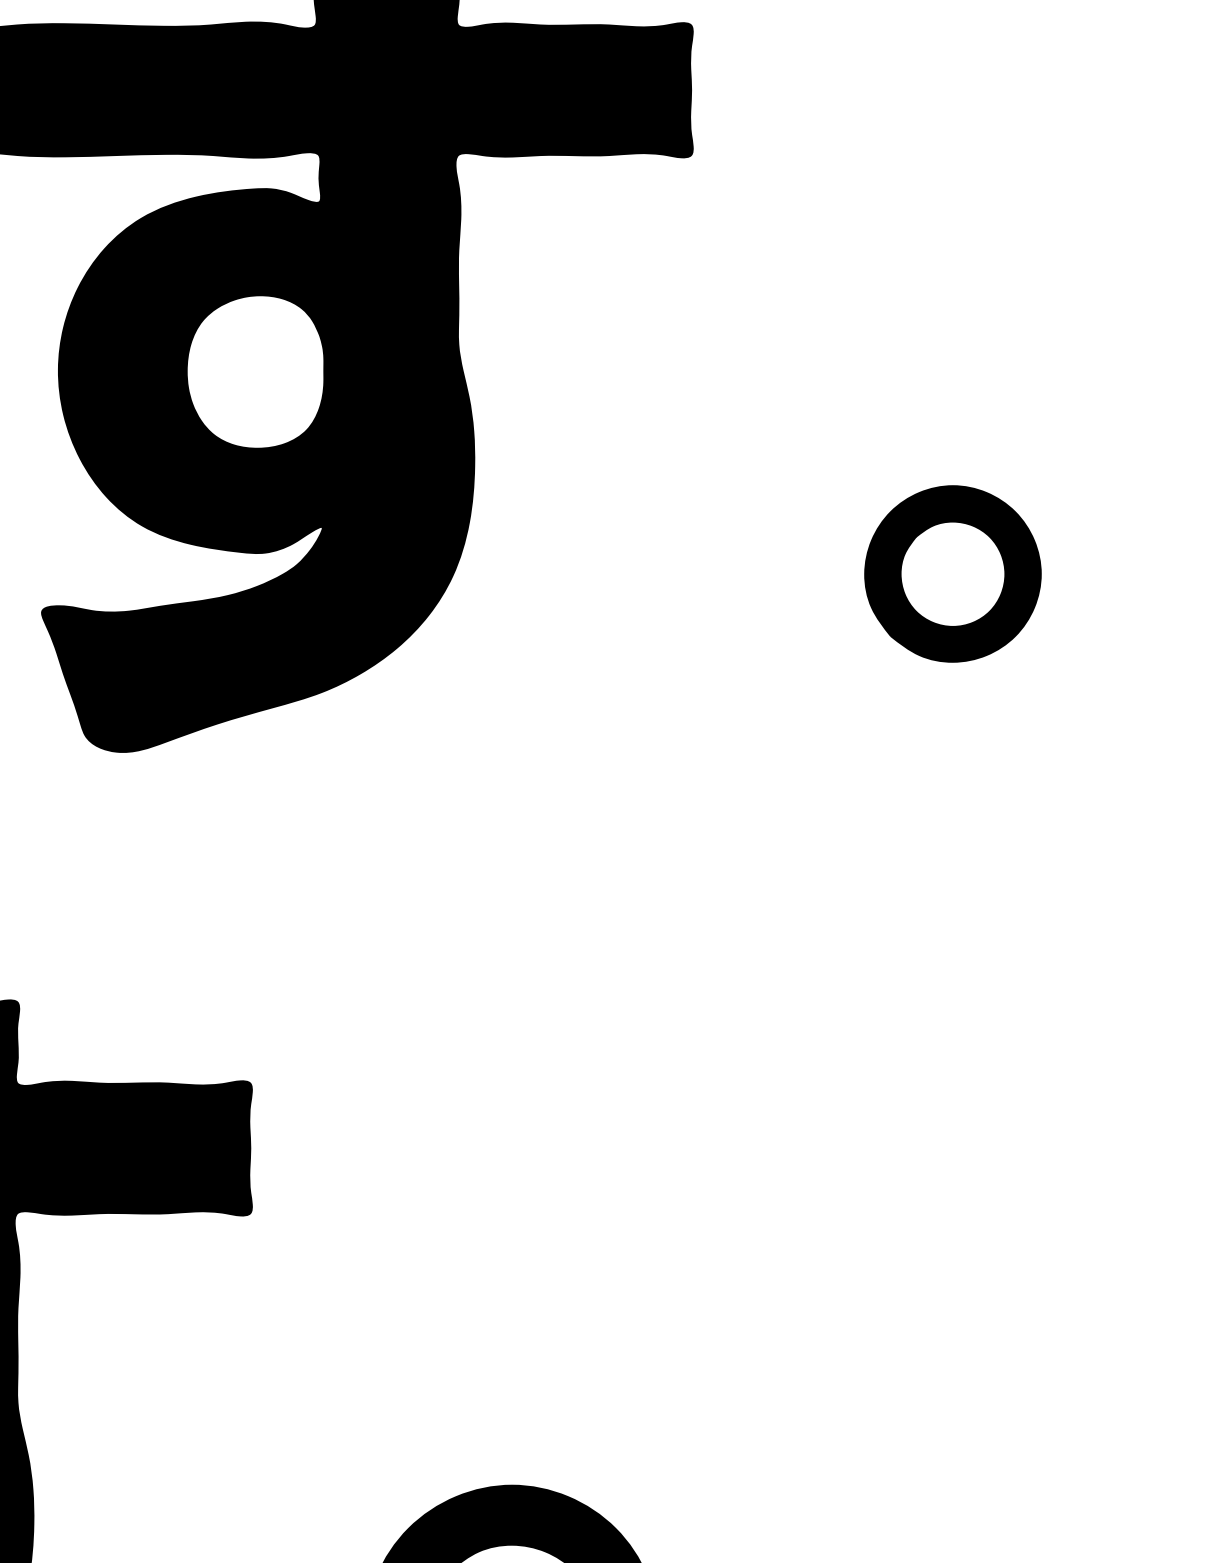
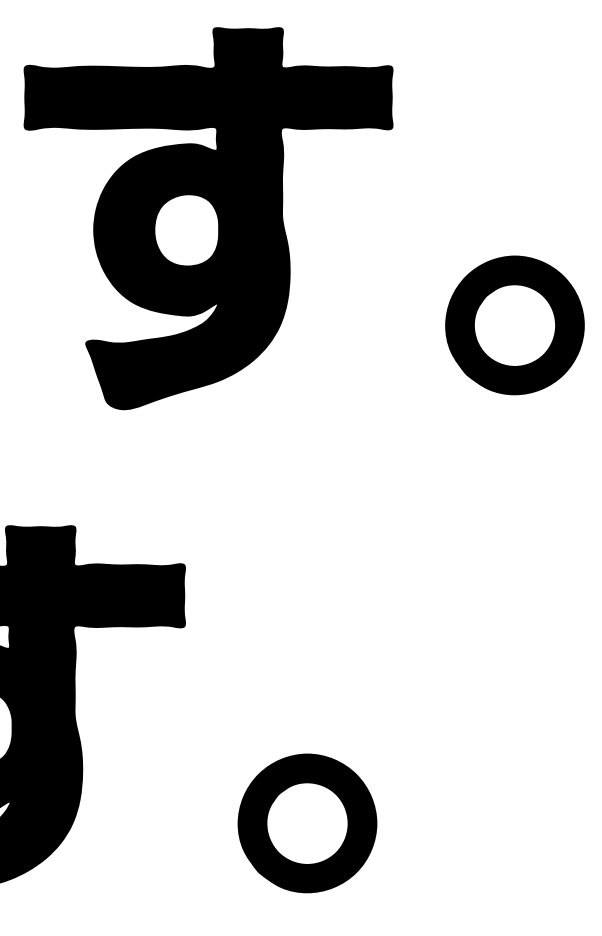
part: (951, 574) -> (514, 325), size x1.67

